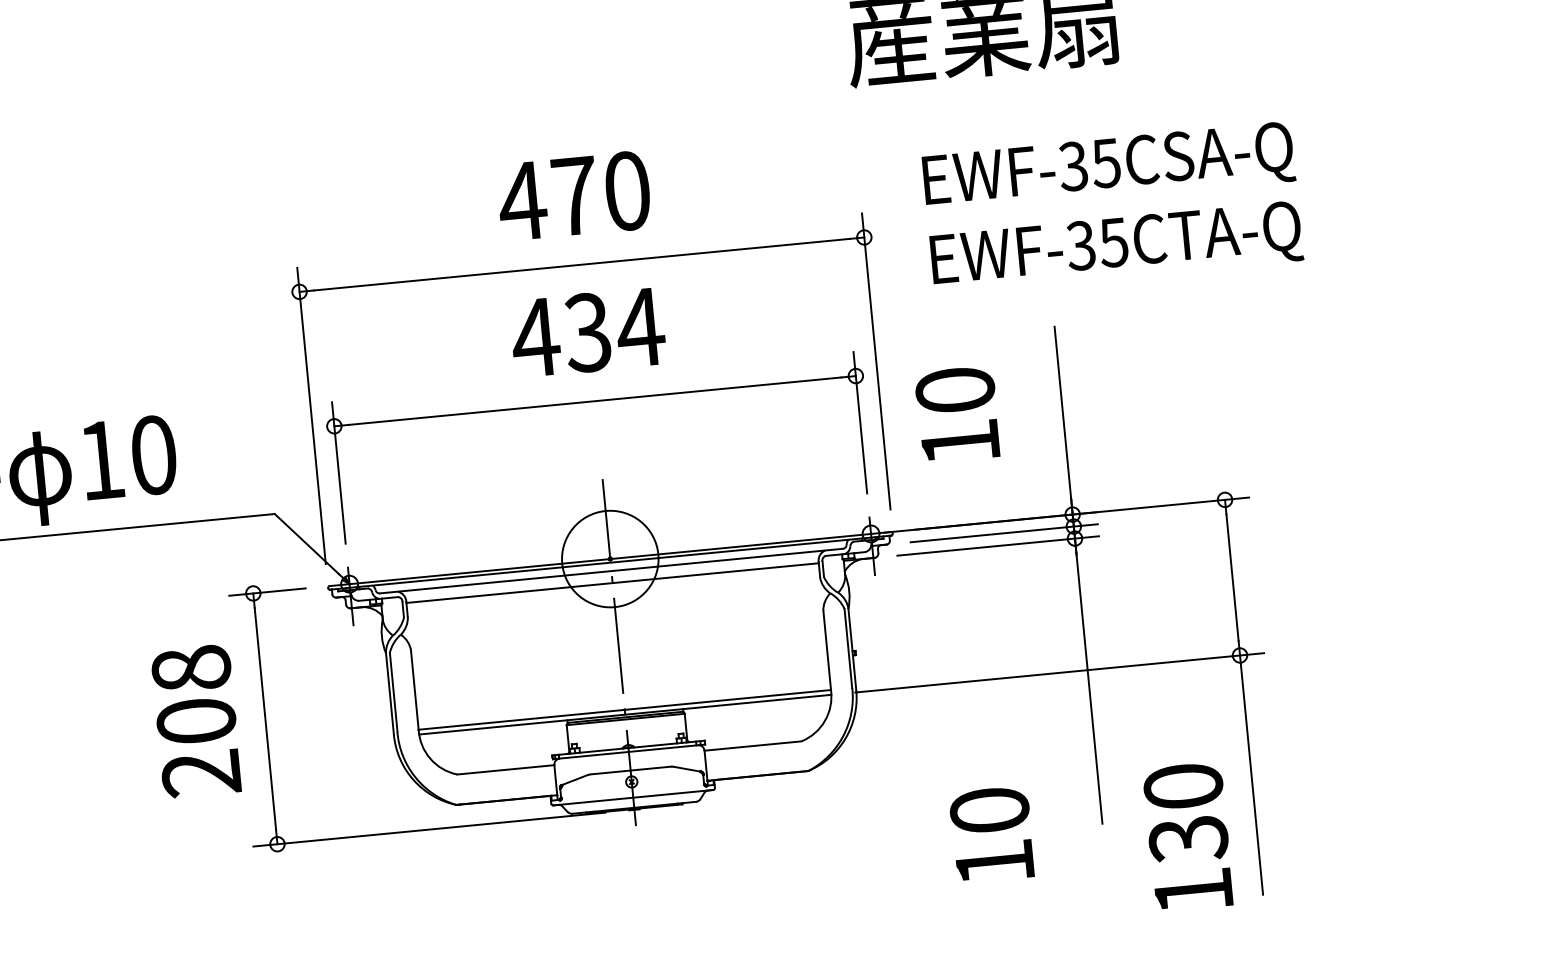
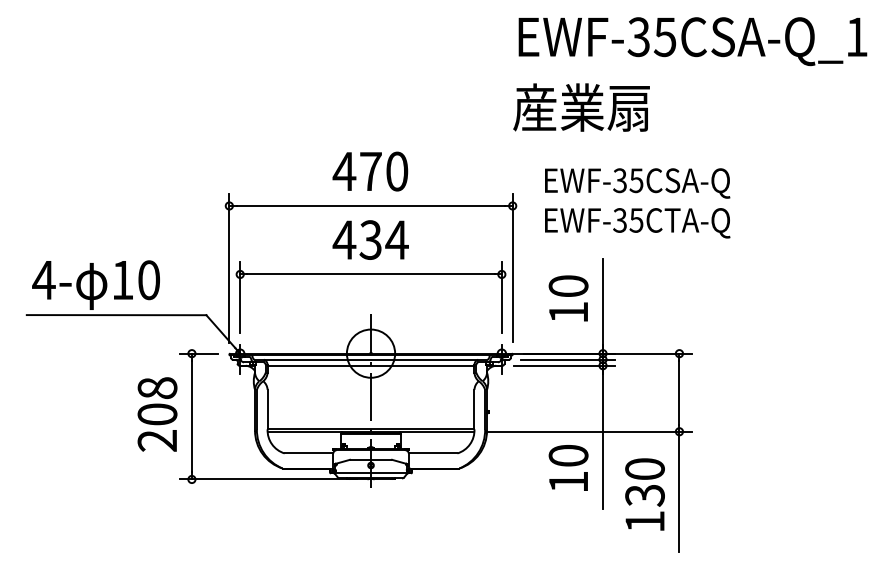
text: (957, 414) -> (568, 298), moved
text: (991, 833) -> (568, 467), moved
text: (1187, 837) -> (644, 494), moved

